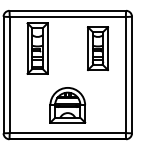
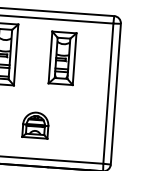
part: (98, 48) -> (63, 58), moved
part: (67, 105) -> (35, 125), size x0.6

